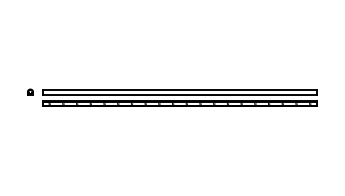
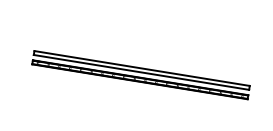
part: (30, 91) -> (24, 51), removed

